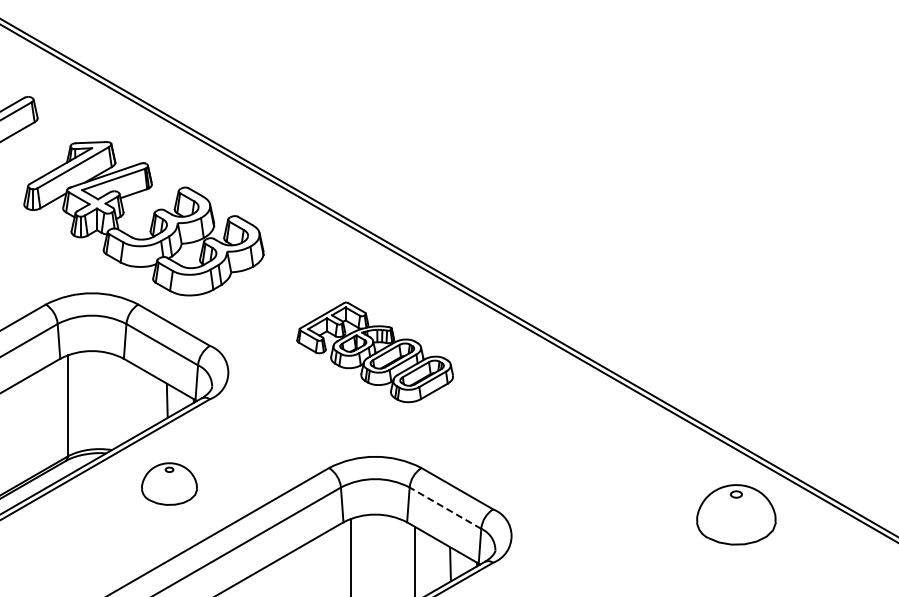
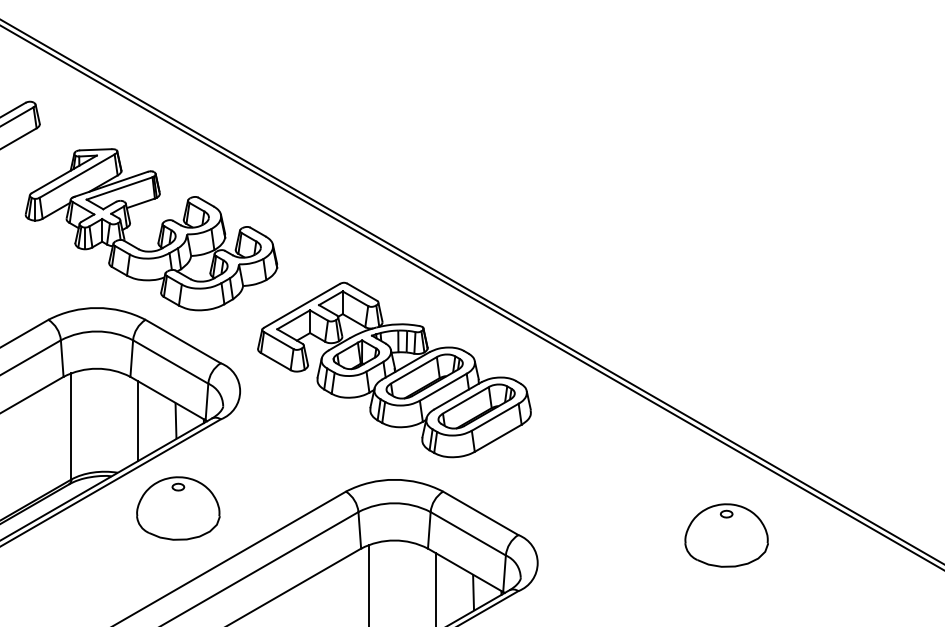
part: (374, 352) -> (393, 370), size x1.67
line: (131, 400) -> (138, 420), added
part: (169, 483) -> (178, 507), size x1.43
line: (445, 507) -> (468, 533), dashed -> solid
part: (736, 514) -> (726, 535), moved

